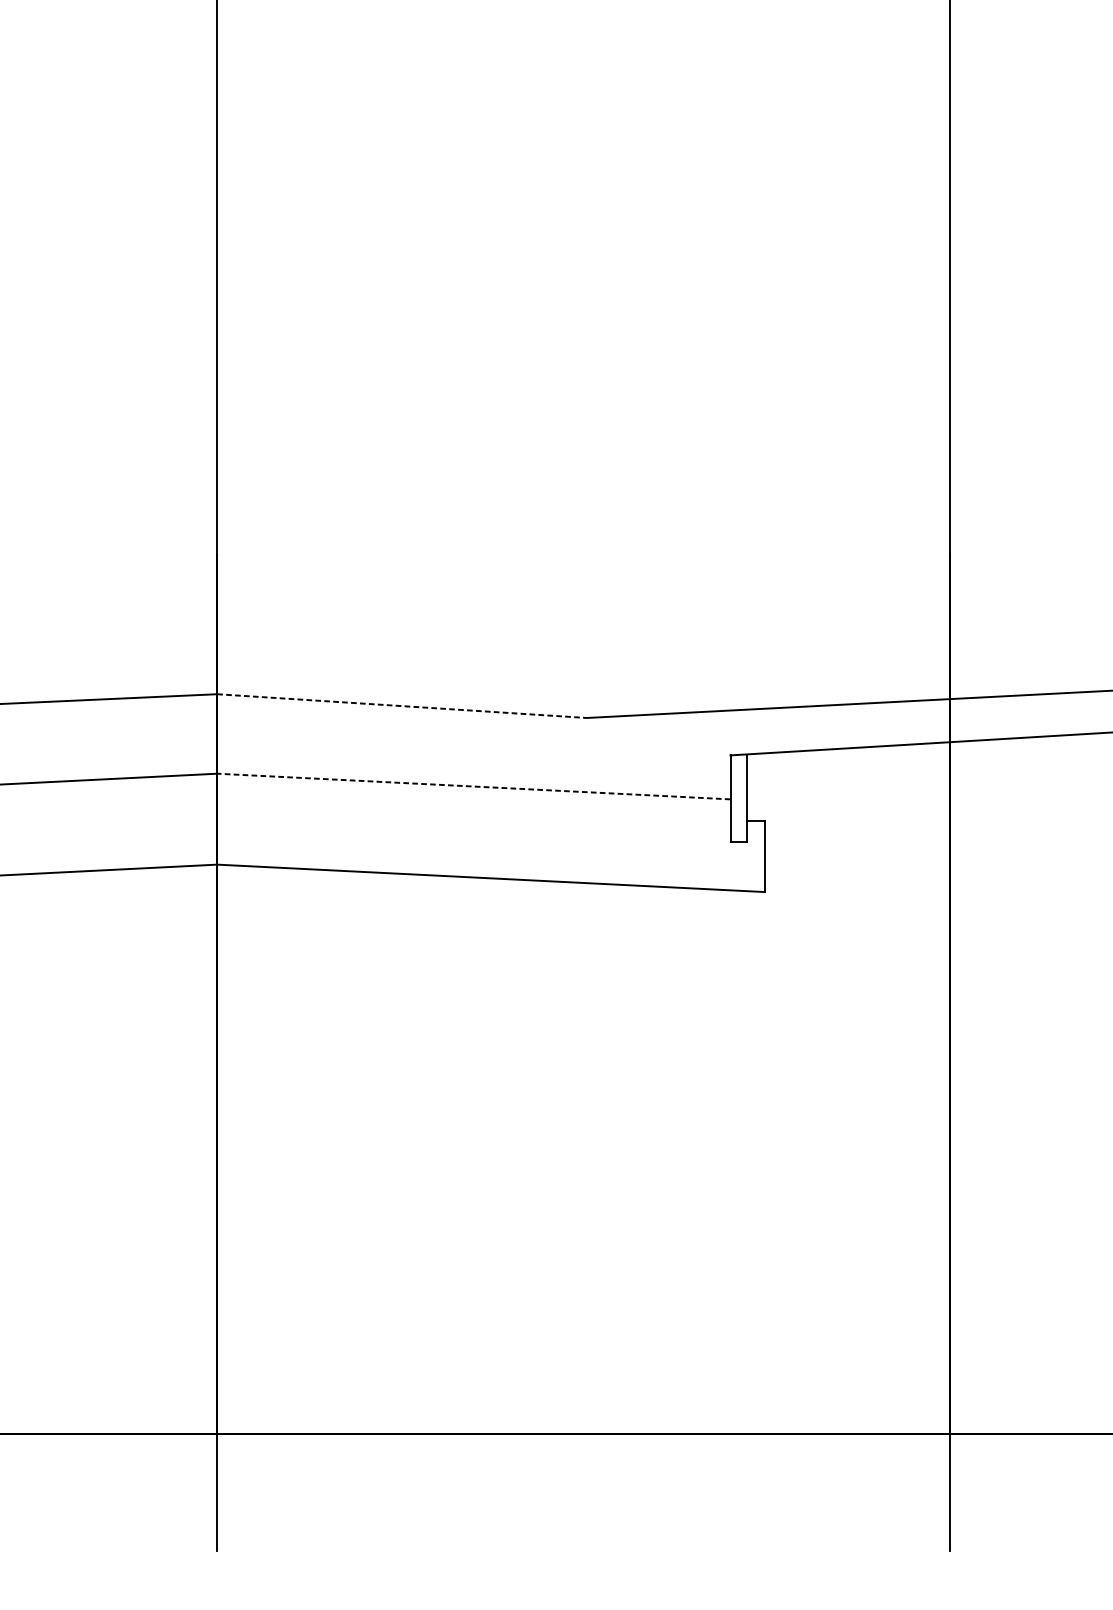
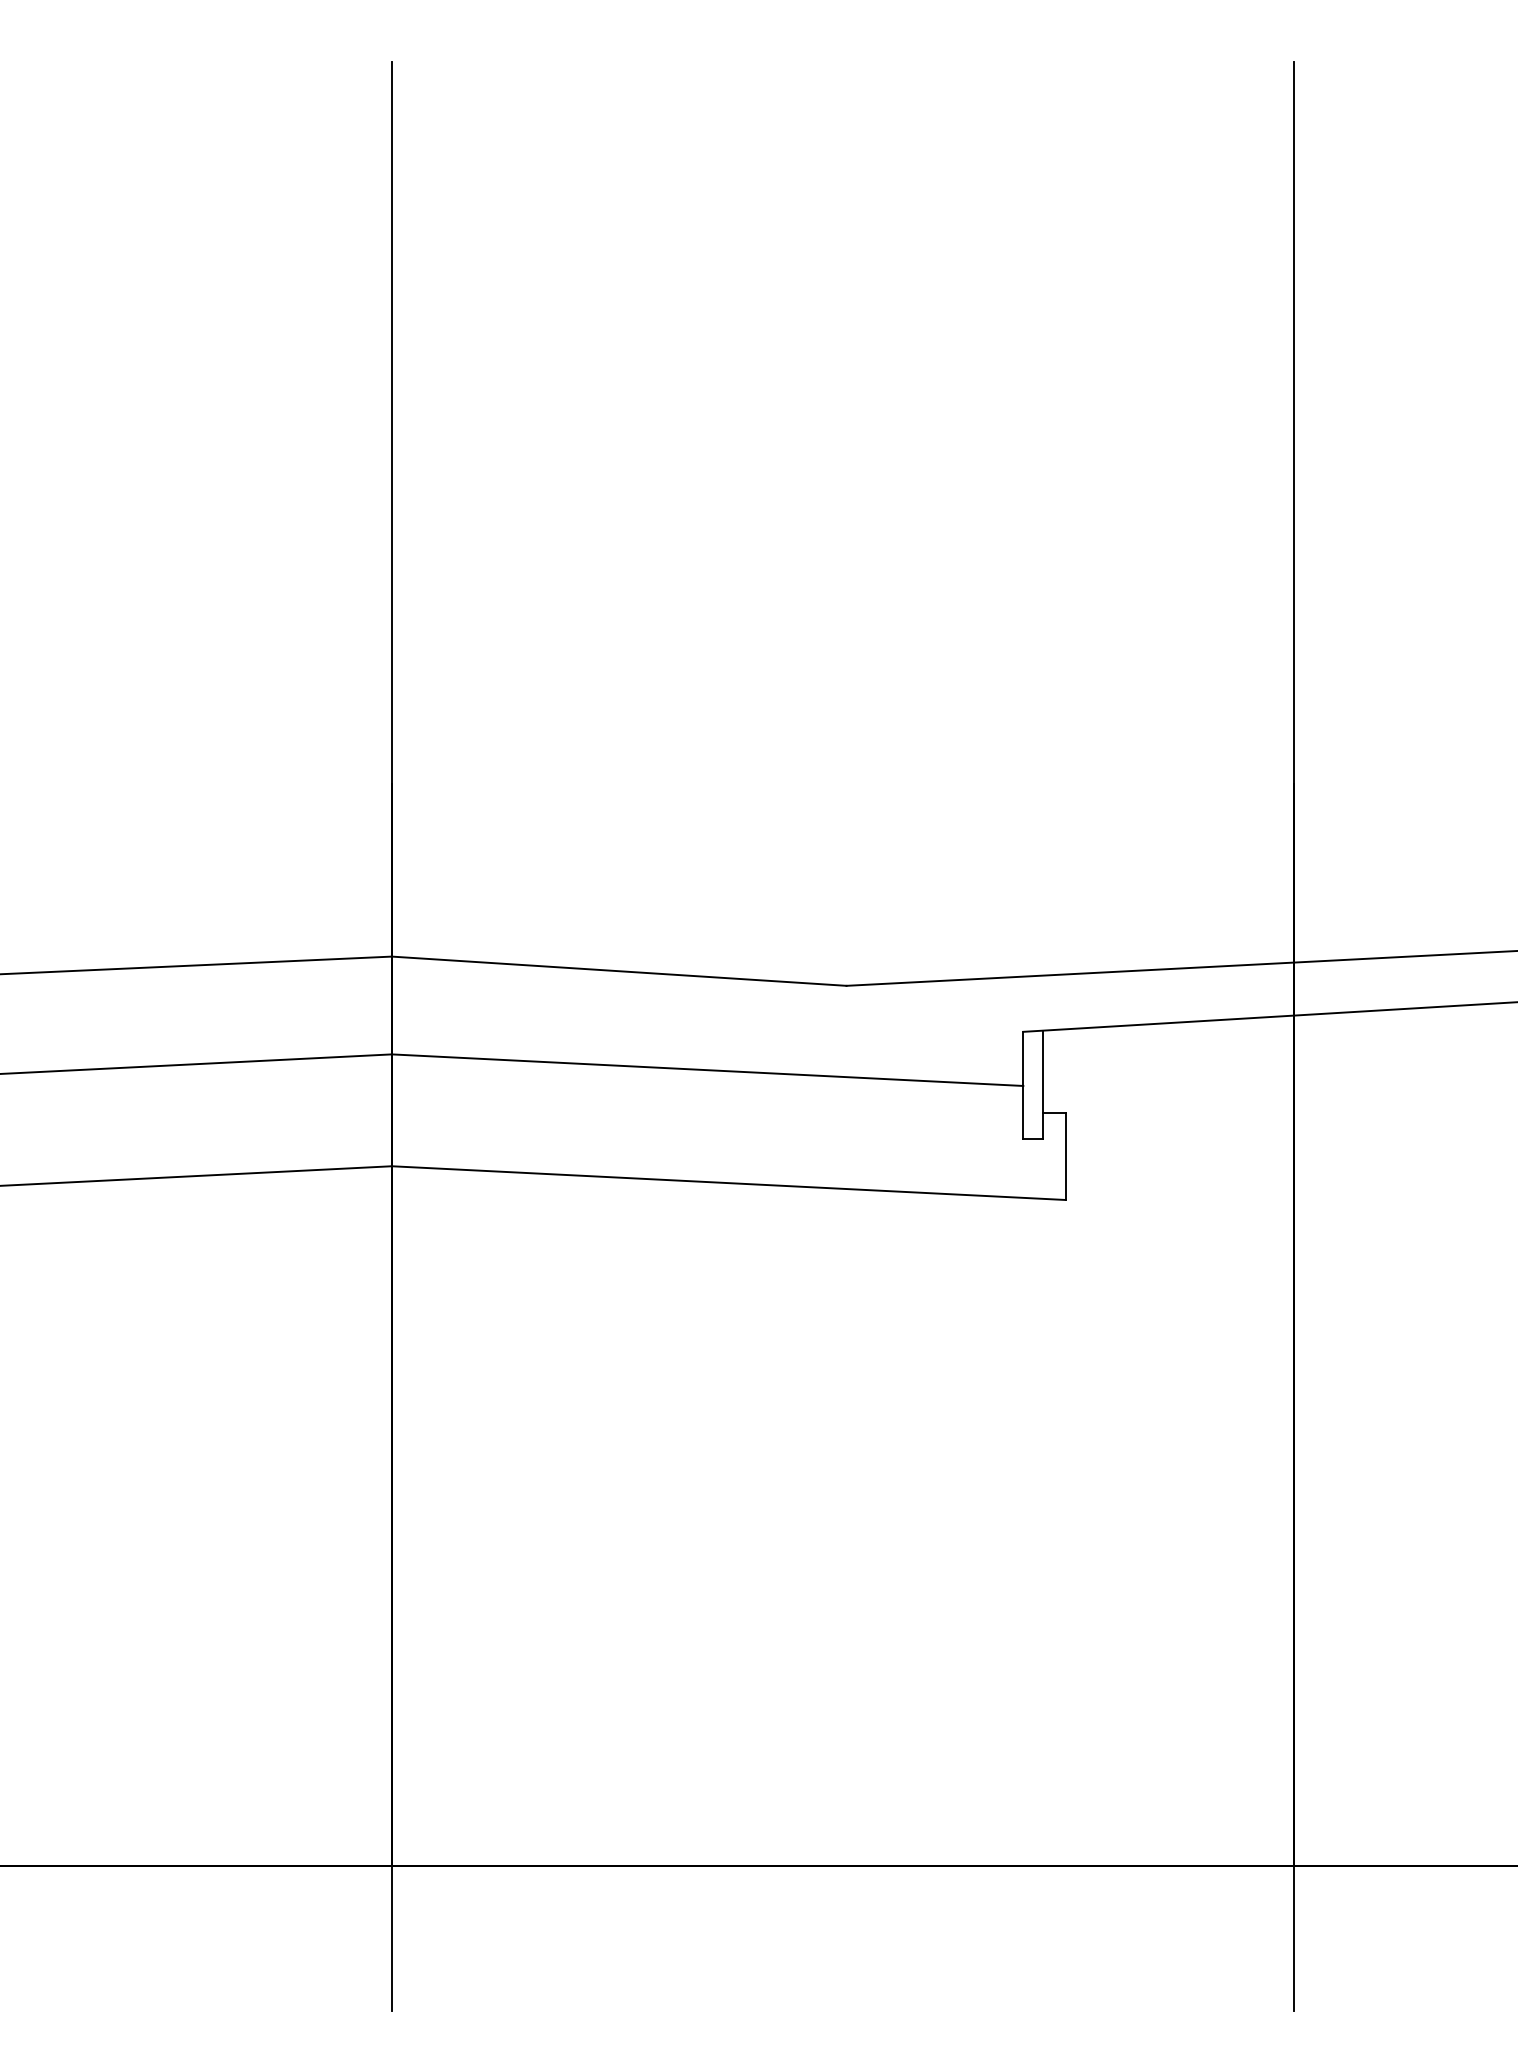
line: (402, 706) -> (619, 971), dashed -> solid
line: (473, 786) -> (707, 1070), dashed -> solid

